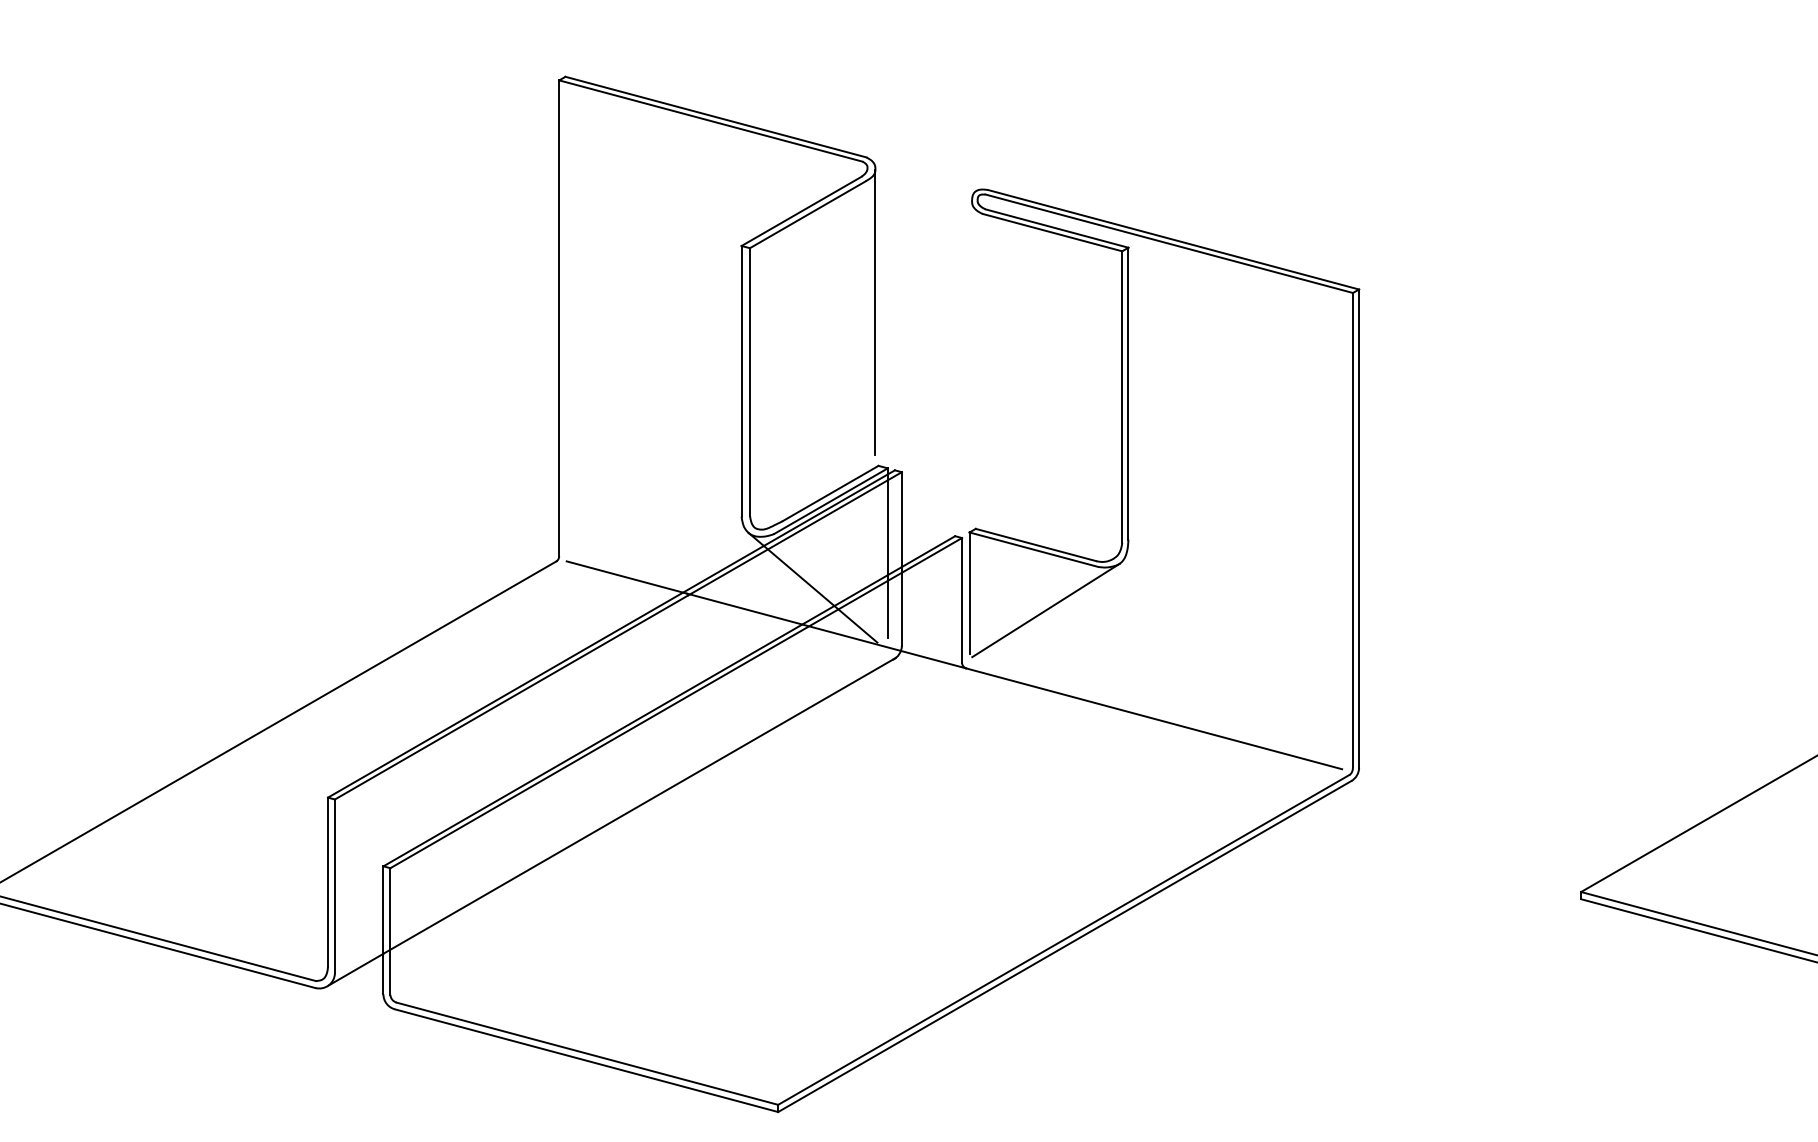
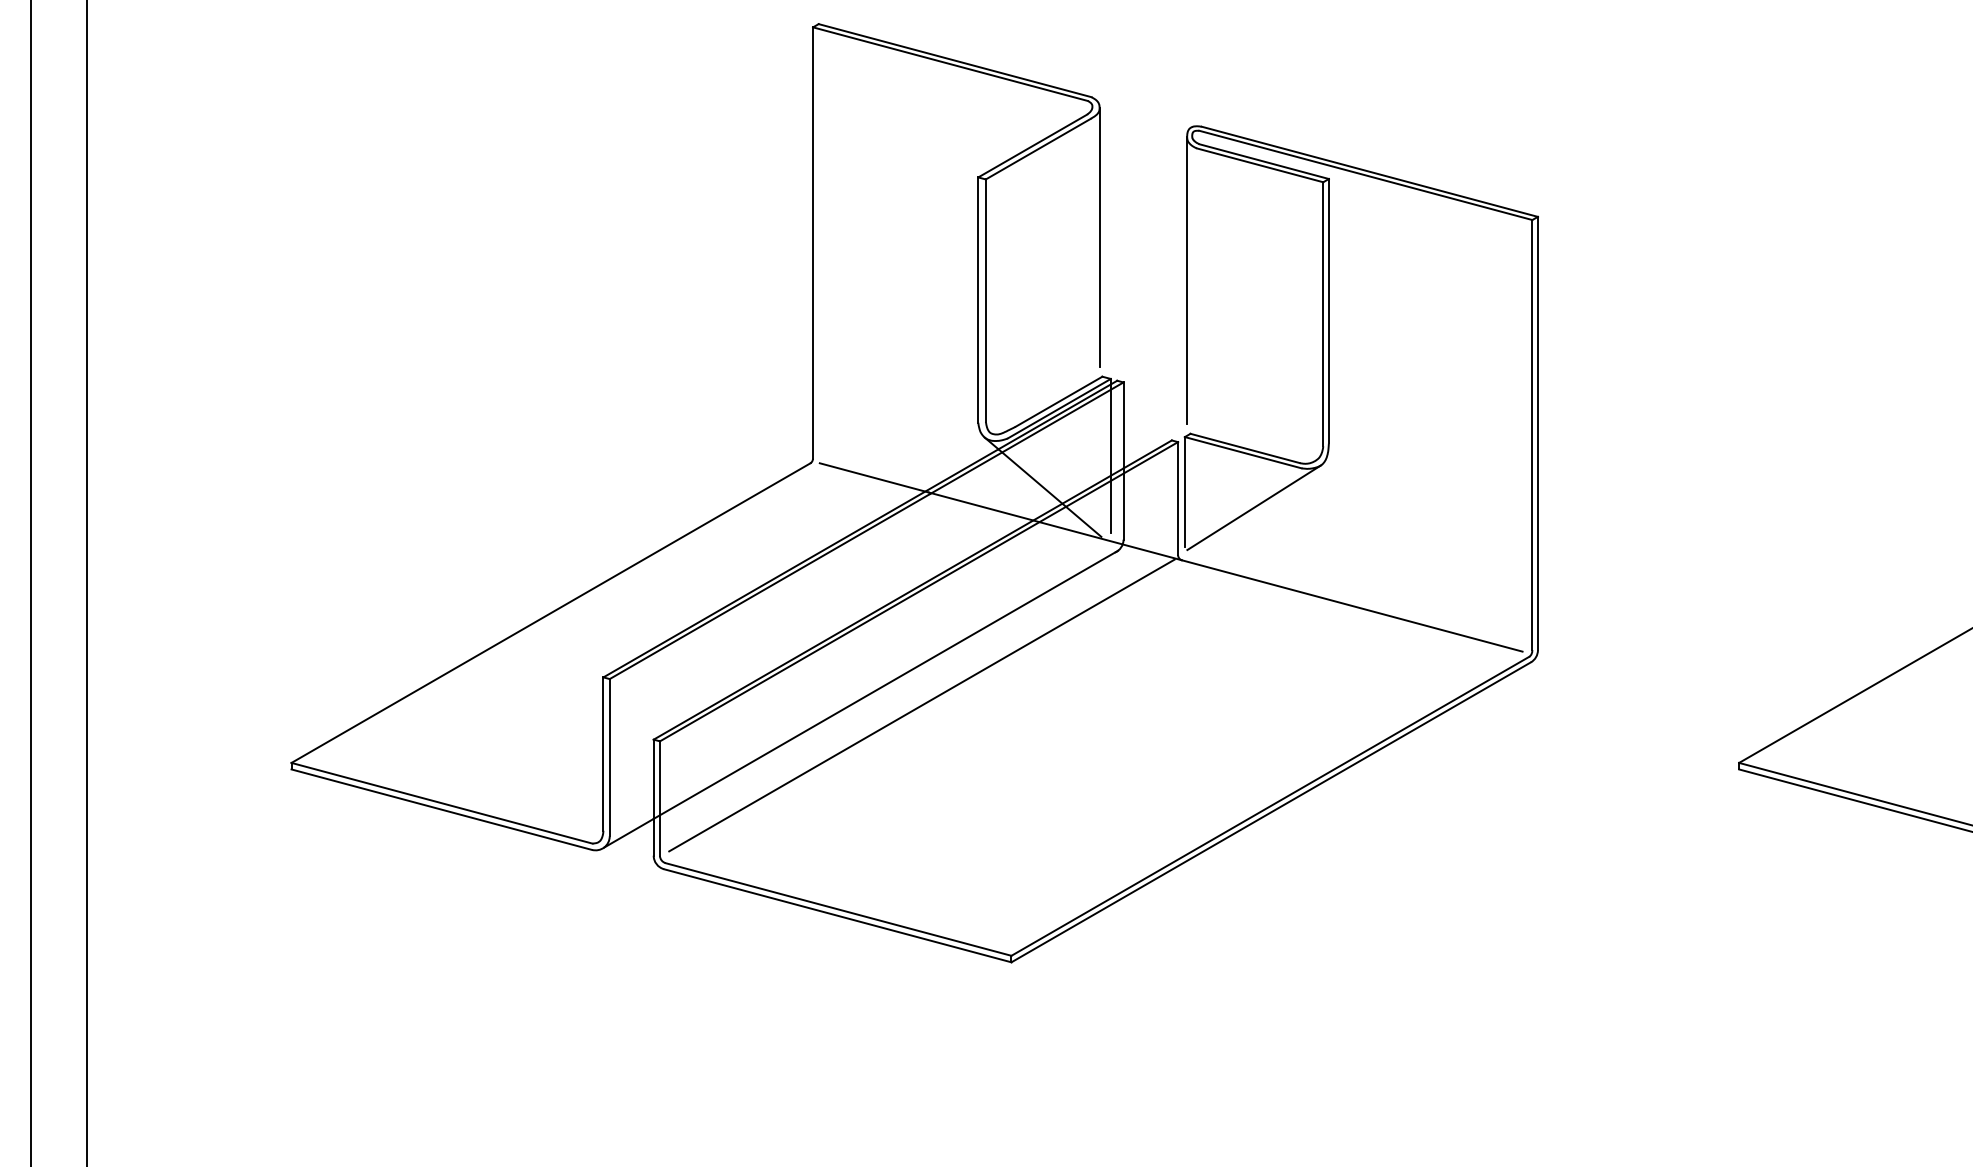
line: (972, 359) -> (1187, 280), added
line: (678, 828) -> (921, 705), added

